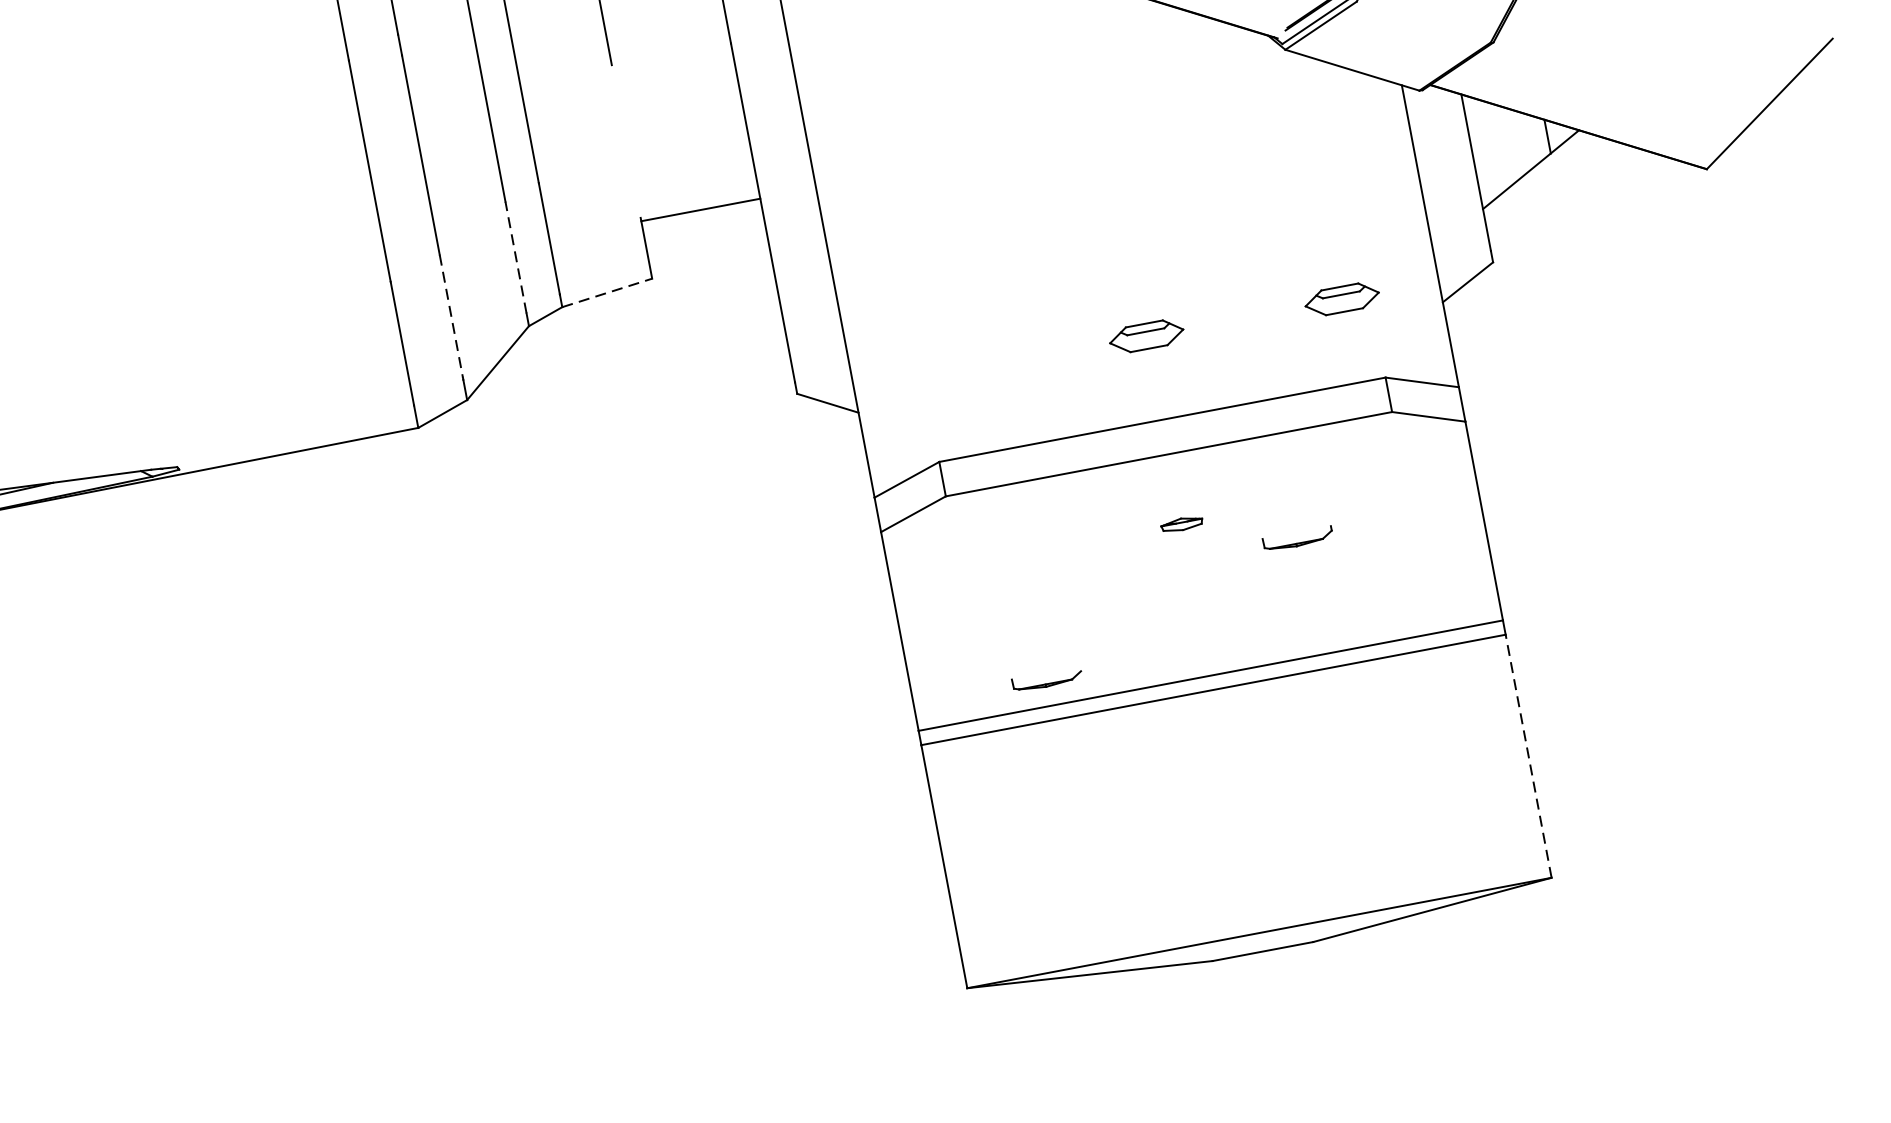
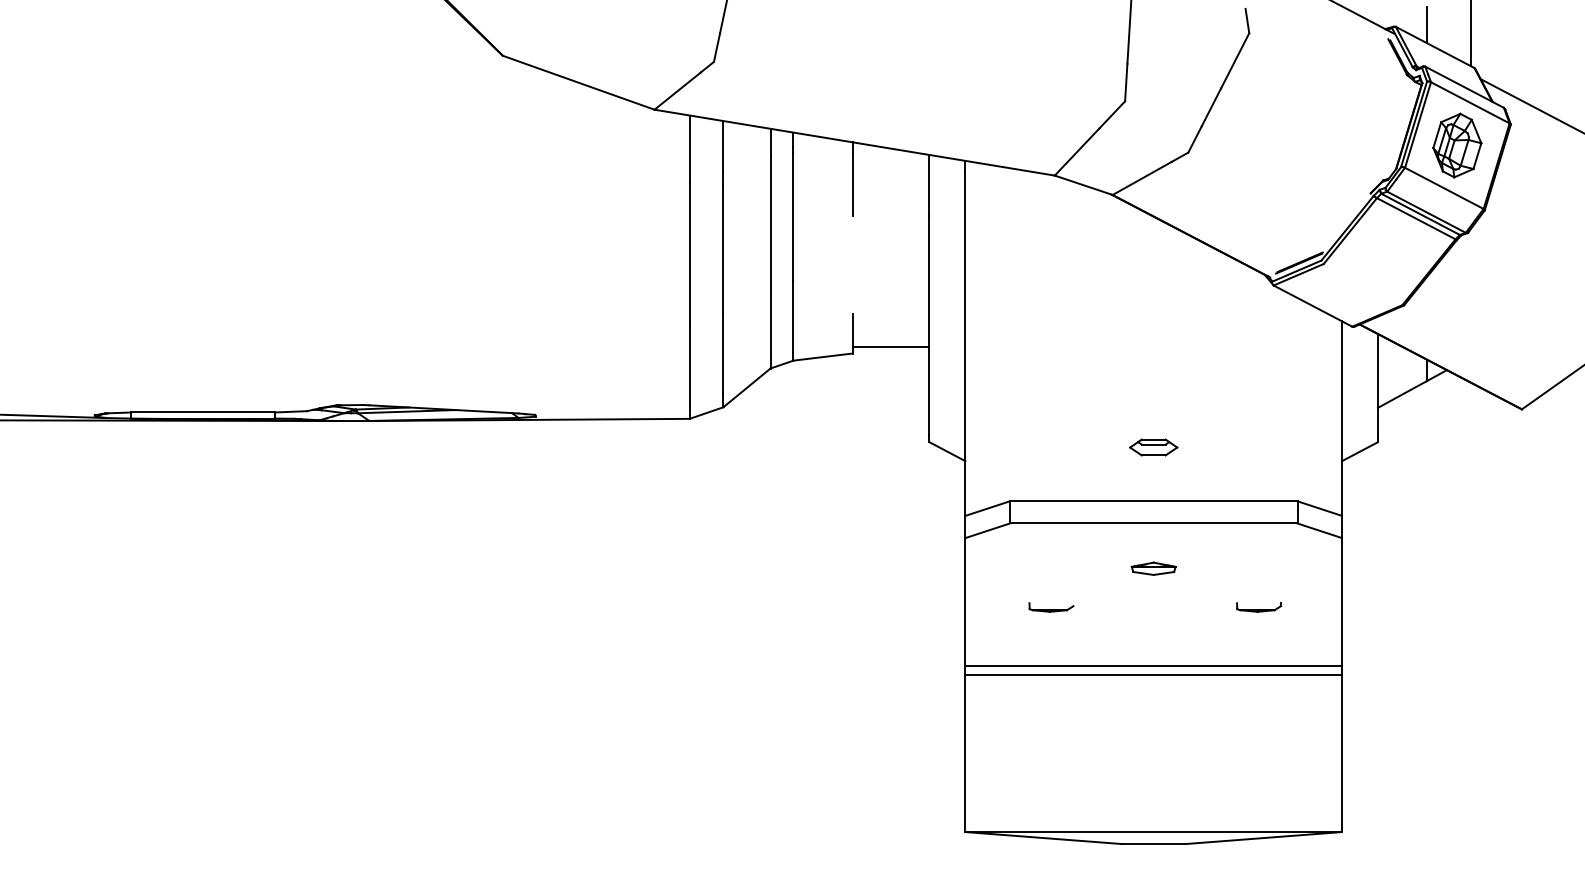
line: (699, 210) -> (890, 347), moved
line: (515, 256) -> (770, 323), dashed -> solid
line: (607, 293) -> (823, 357), dashed -> solid
part: (1341, 299) -> (1279, 447), removed
line: (451, 316) -> (723, 353), dashed -> solid
part: (1181, 524) -> (1153, 568), size x1.67
part: (1298, 538) -> (1259, 607), moved
part: (1047, 679) -> (1051, 607), moved
line: (1529, 755) -> (1342, 753), dashed -> solid

